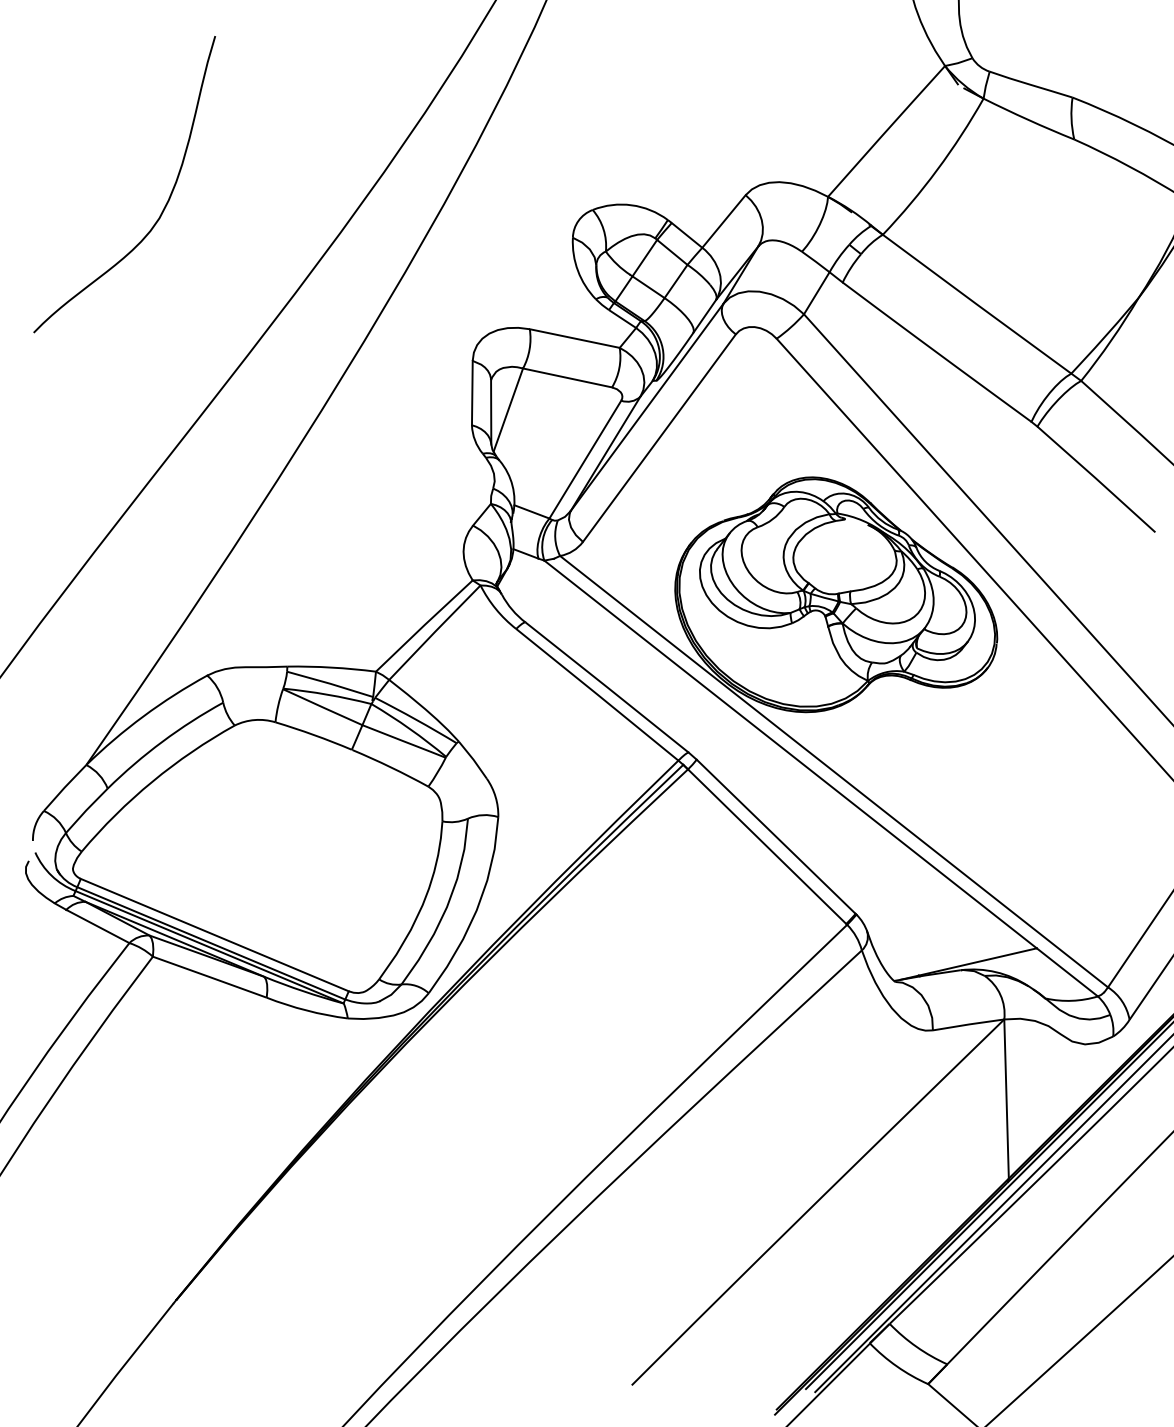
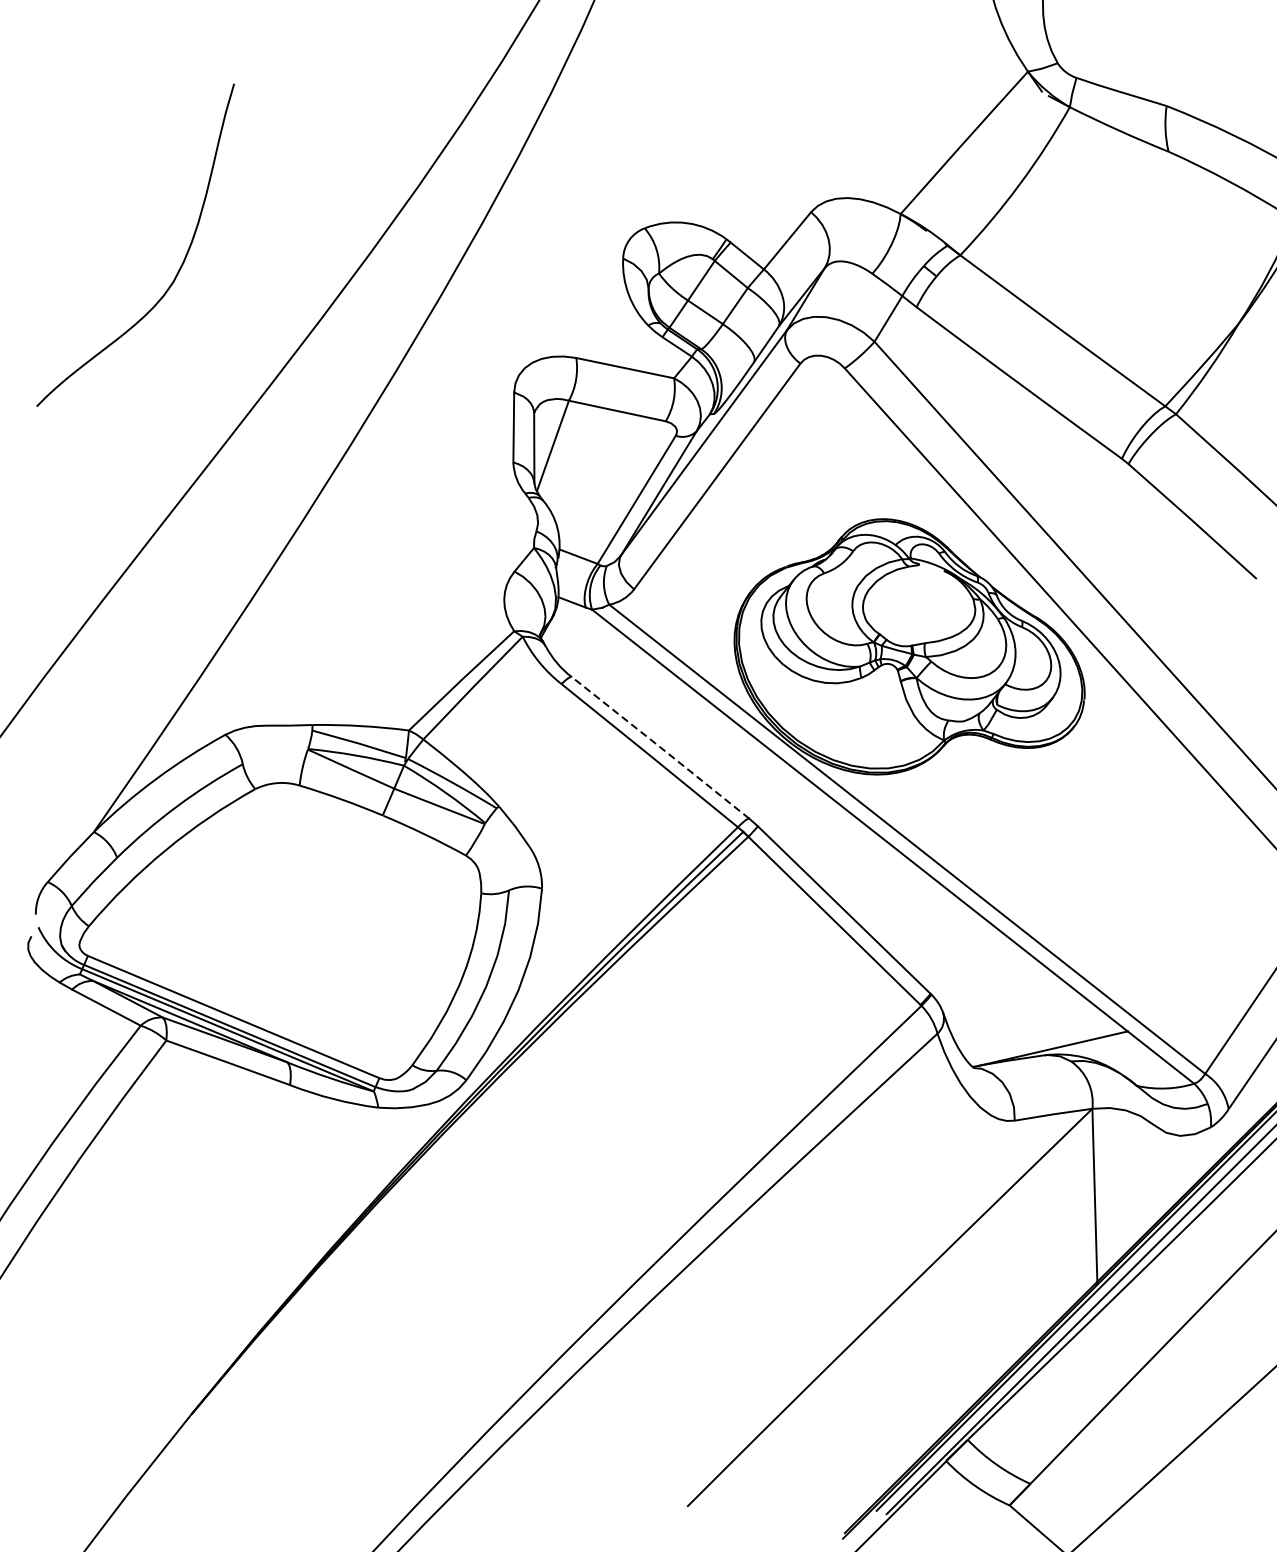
curve: (165, 204) -> (180, 266), moved
line: (607, 687) -> (660, 747), solid -> dashed

